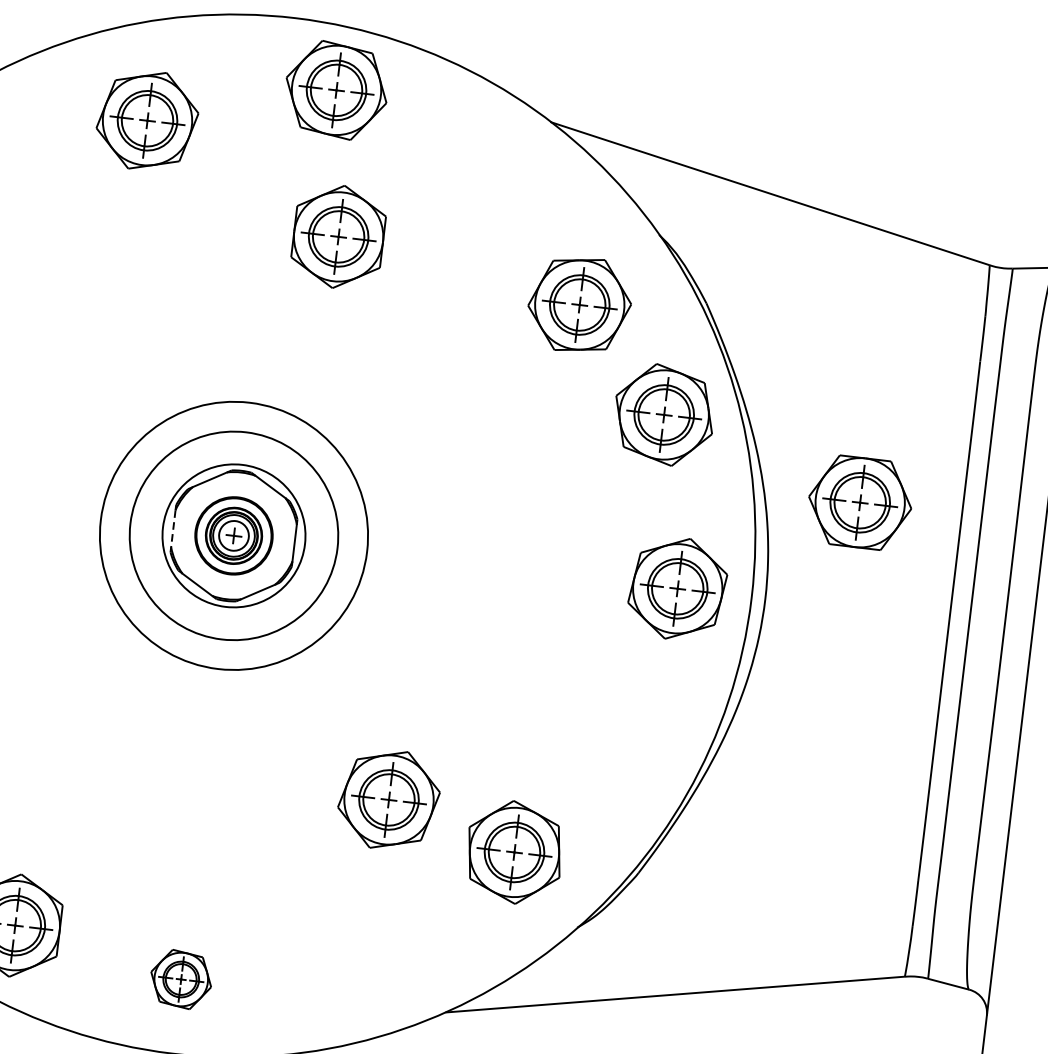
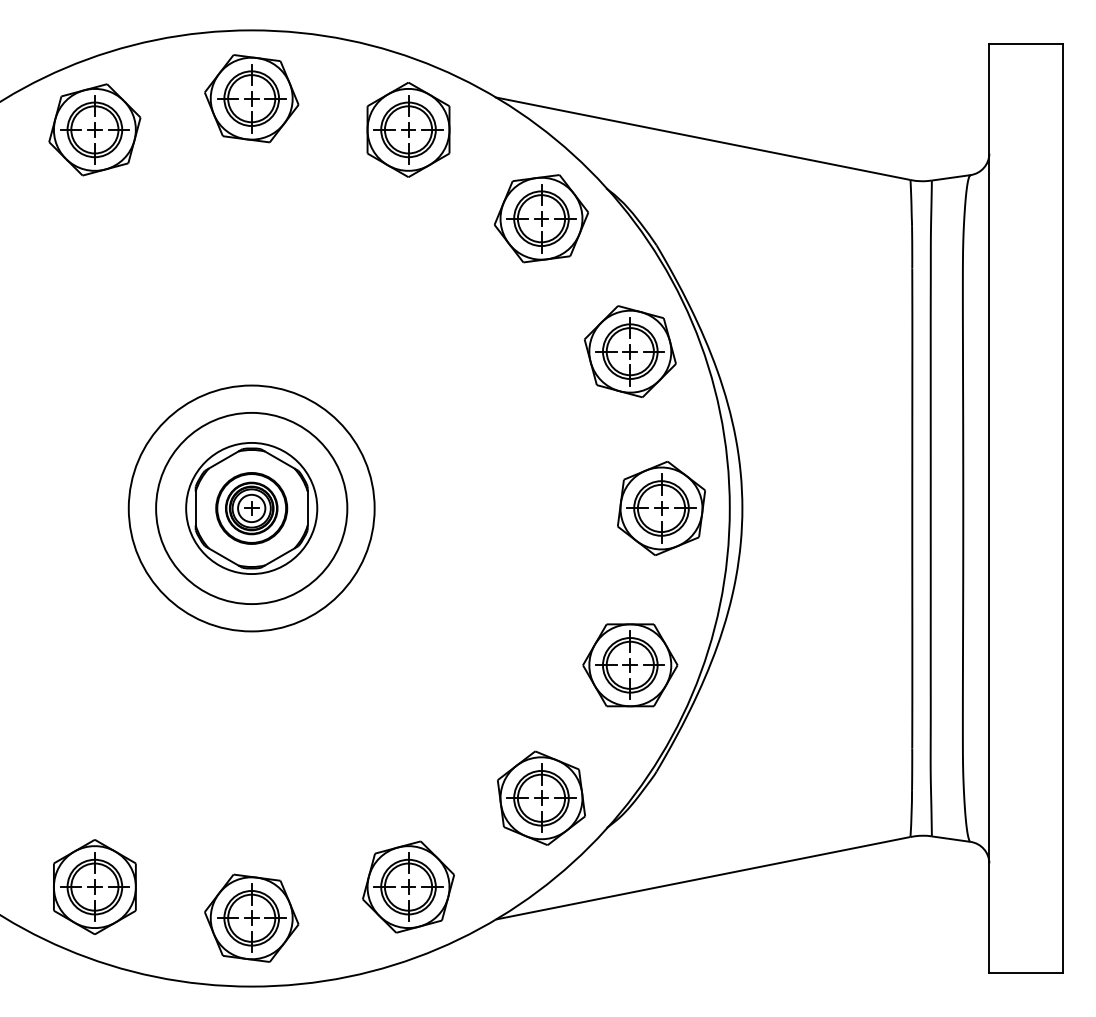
part: (336, 90) -> (251, 98), moved
part: (147, 120) -> (94, 129), moved
part: (338, 236) -> (408, 129), moved
part: (578, 304) -> (540, 218), moved
part: (860, 502) -> (630, 665), moved
line: (173, 528) -> (195, 508), dashed -> solid
part: (389, 799) -> (408, 886), moved
part: (514, 851) -> (541, 797), moved
part: (180, 978) -> (251, 917), size x1.67

